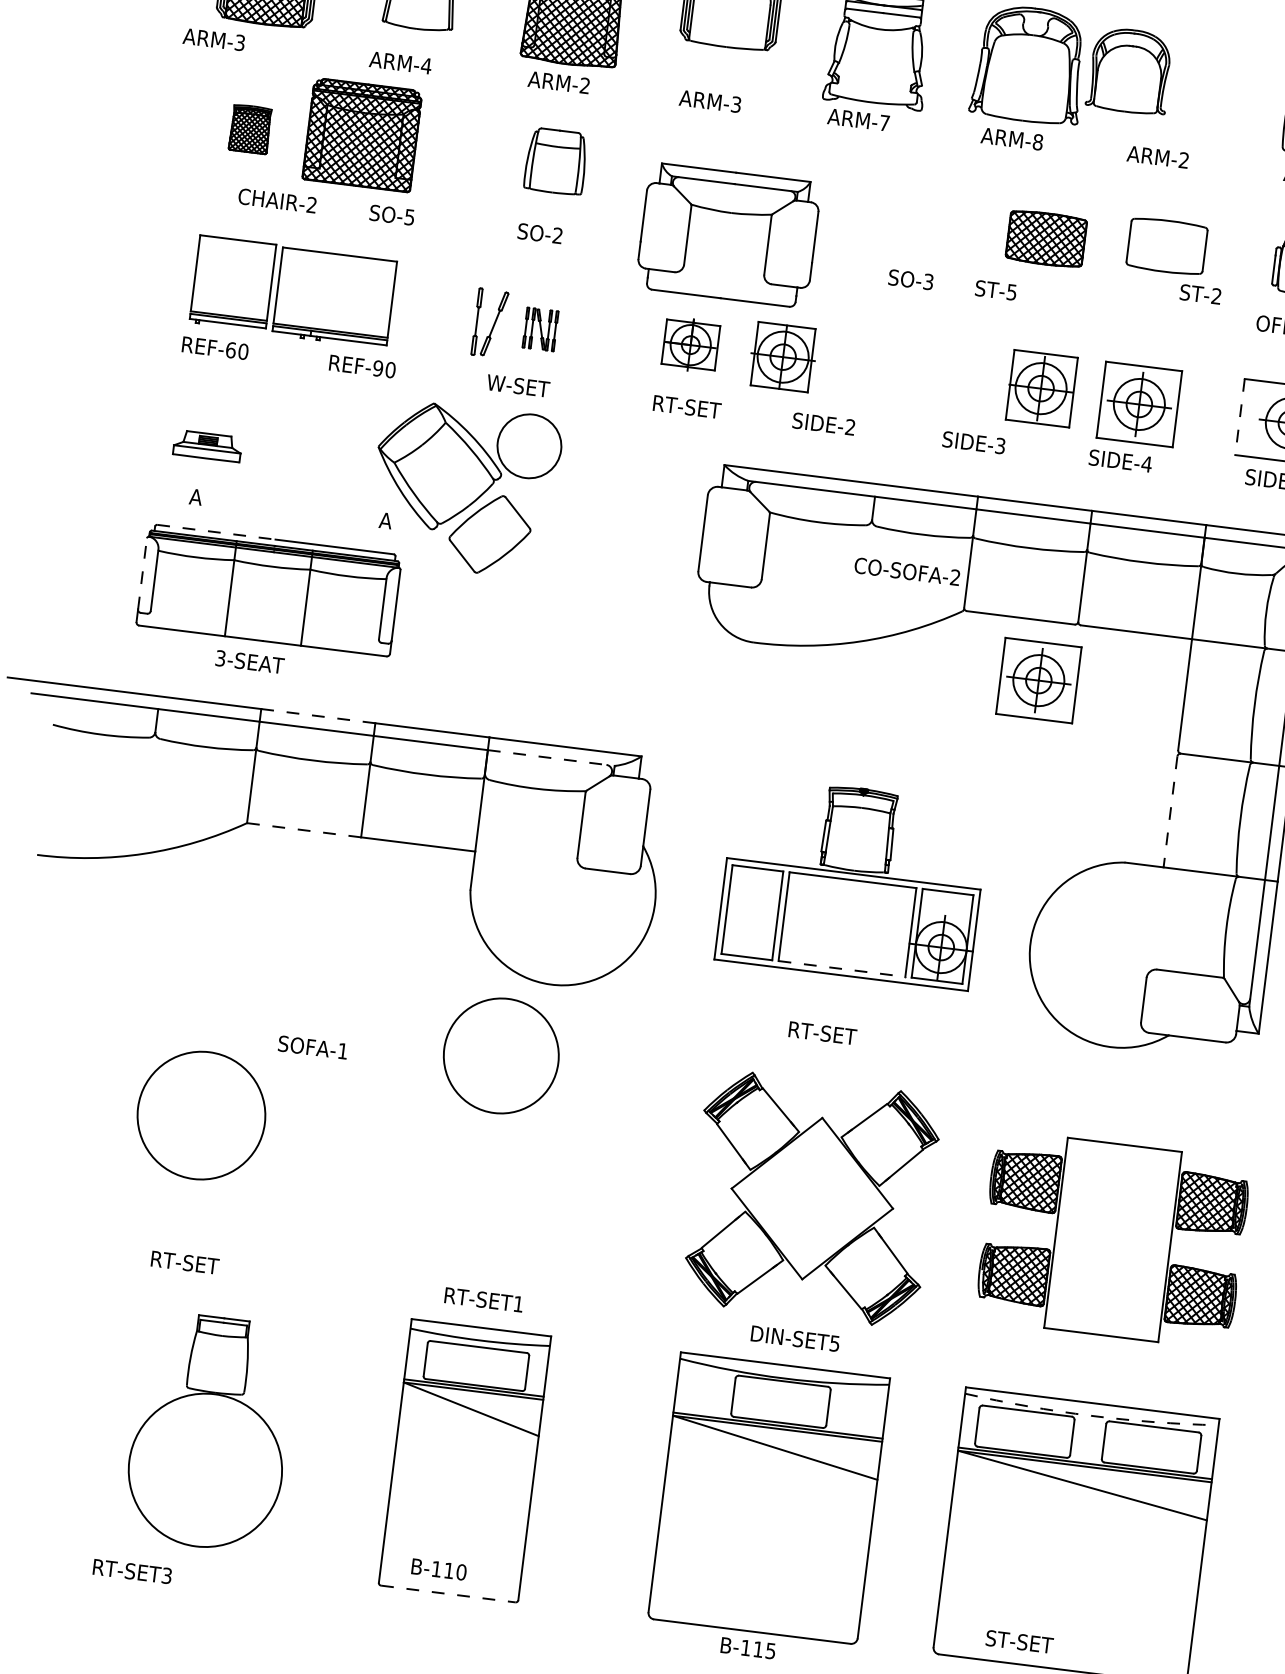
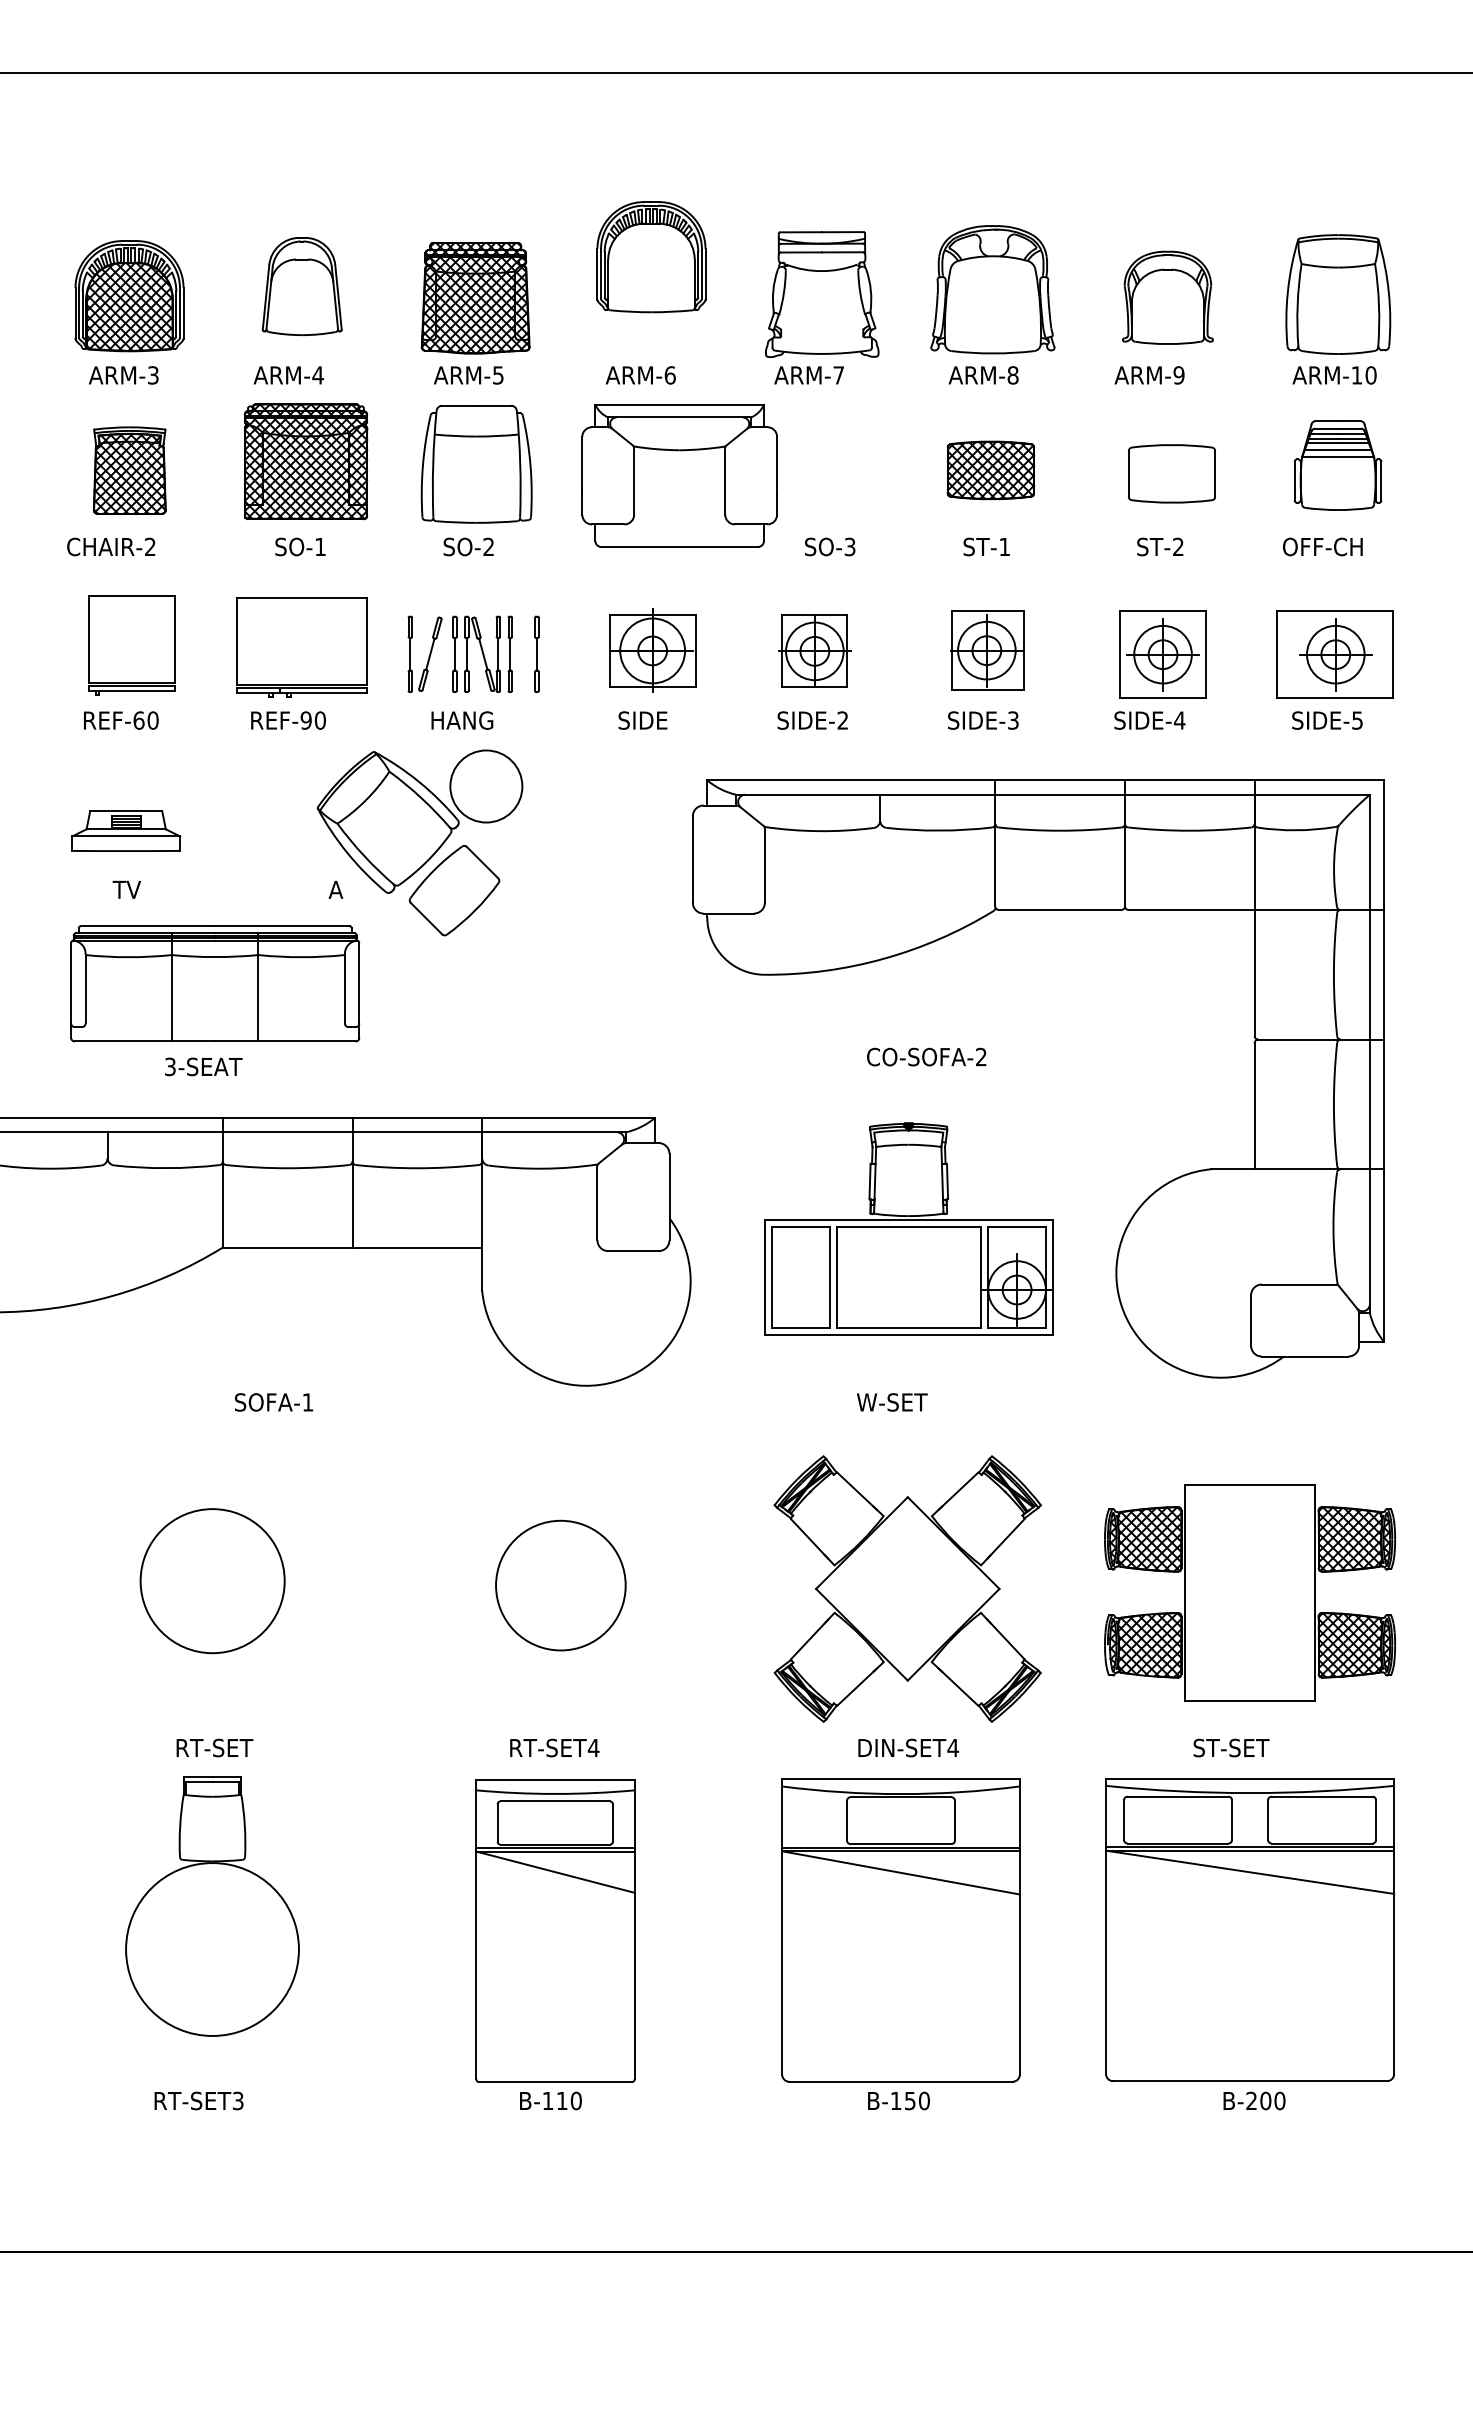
text: (213, 39) -> (123, 375), moved
part: (1129, 70) -> (1167, 297), moved
text: (585, 85) -> (498, 375), ARM-2 -> ARM-5
text: (735, 104) -> (669, 375), ARM-3 -> ARM-6
part: (250, 129) -> (129, 470), size x1.67
part: (362, 135) -> (306, 461), moved
text: (1183, 160) -> (1178, 375), ARM-2 -> ARM-9
part: (556, 161) -> (476, 463), size x1.67
text: (277, 200) -> (111, 546), moved
text: (409, 217) -> (320, 547), SO-5 -> SO-1
part: (728, 235) -> (679, 475), moved
part: (1046, 239) -> (990, 470), moved
text: (911, 279) -> (830, 546), moved
text: (1011, 292) -> (1004, 547), ST-5 -> ST-1
text: (1200, 294) -> (1160, 546), moved
part: (334, 297) -> (301, 647), moved
part: (540, 328) -> (482, 653), size x1.67
part: (588, 334) -> (536, 653), added
part: (690, 344) -> (652, 650), size x1.43
part: (782, 356) -> (814, 650), moved
text: (518, 385) -> (465, 720), W-SET -> HANG
part: (1041, 388) -> (987, 650), moved
text: (686, 406) -> (656, 720), RT-SET -> SIDE
line: (1239, 417) -> (1277, 655), dashed -> solid
part: (207, 445) -> (126, 830), size x1.43
text: (201, 497) -> (126, 889), A -> TV
line: (216, 532) -> (148, 926), dashed -> solid
text: (907, 571) -> (926, 1056), moved
line: (142, 573) -> (71, 982), dashed -> solid
part: (1038, 680) -> (1088, 977), removed
line: (318, 715) -> (287, 1117), dashed -> solid
line: (551, 758) -> (554, 1132), dashed -> solid
line: (1170, 812) -> (1254, 1106), dashed -> solid
line: (303, 830) -> (287, 1247), dashed -> solid
line: (842, 968) -> (909, 1327), dashed -> solid
text: (821, 1033) -> (895, 1402), RT-SET -> W-SET
text: (313, 1047) -> (274, 1402), moved
part: (501, 1055) -> (560, 1585), moved
text: (518, 1303) -> (593, 1747), RT-SET1 -> RT-SET4
text: (835, 1344) -> (953, 1748), DIN-SET5 -> DIN-SET4
arc: (1091, 1416) -> (1250, 1793), dashed -> solid
part: (210, 1432) -> (212, 1906), moved
text: (438, 1569) -> (550, 2100), moved
line: (449, 1594) -> (556, 2082), dashed -> solid
text: (1019, 1641) -> (1231, 1747), moved
text: (764, 1649) -> (917, 2100), B-115 -> B-150

